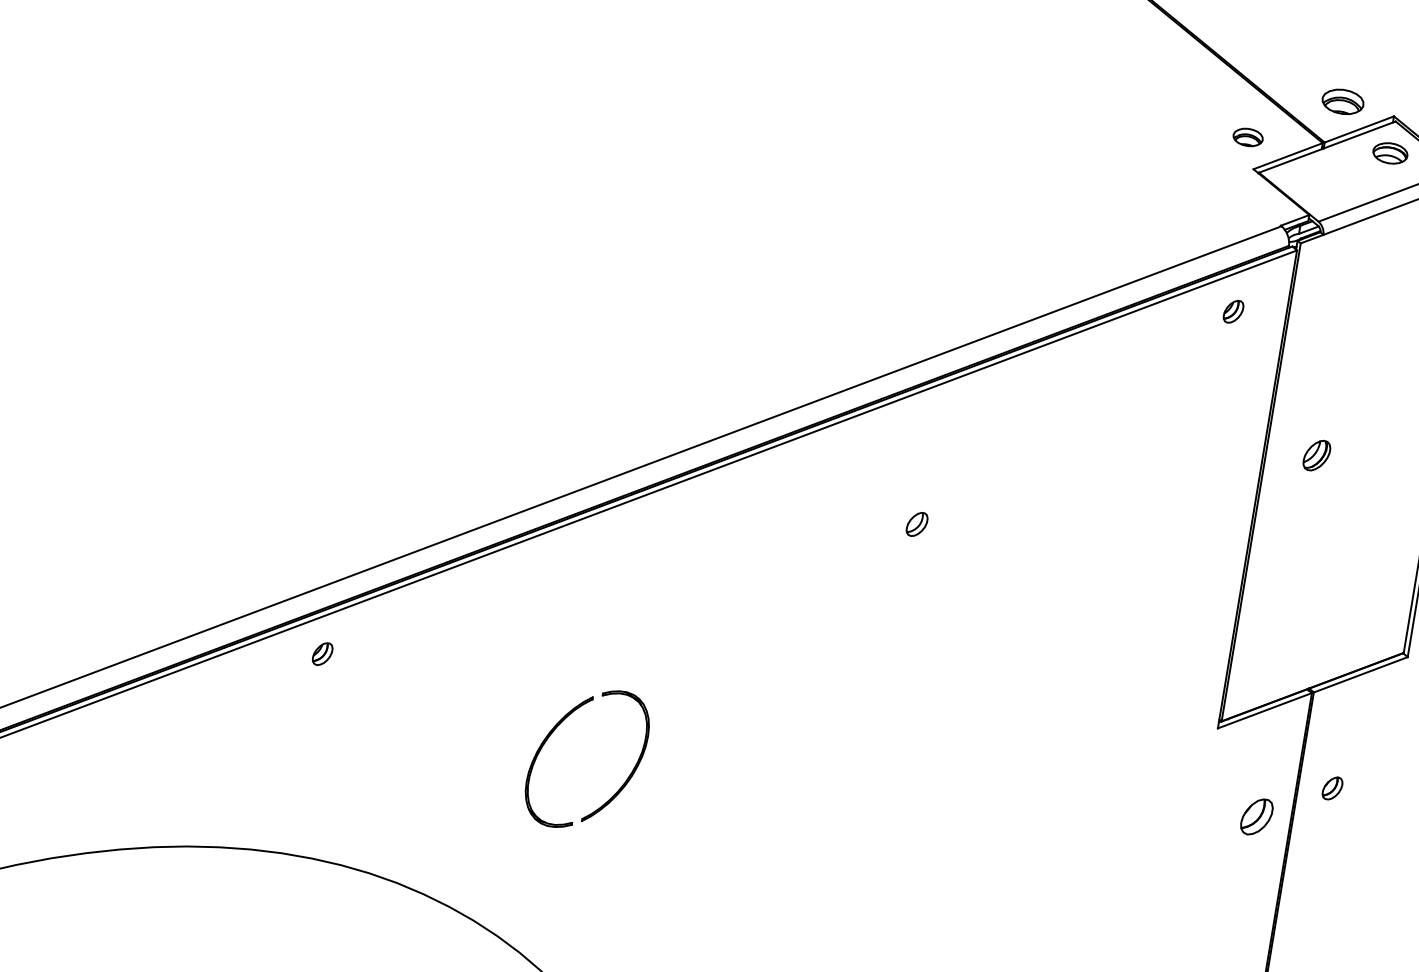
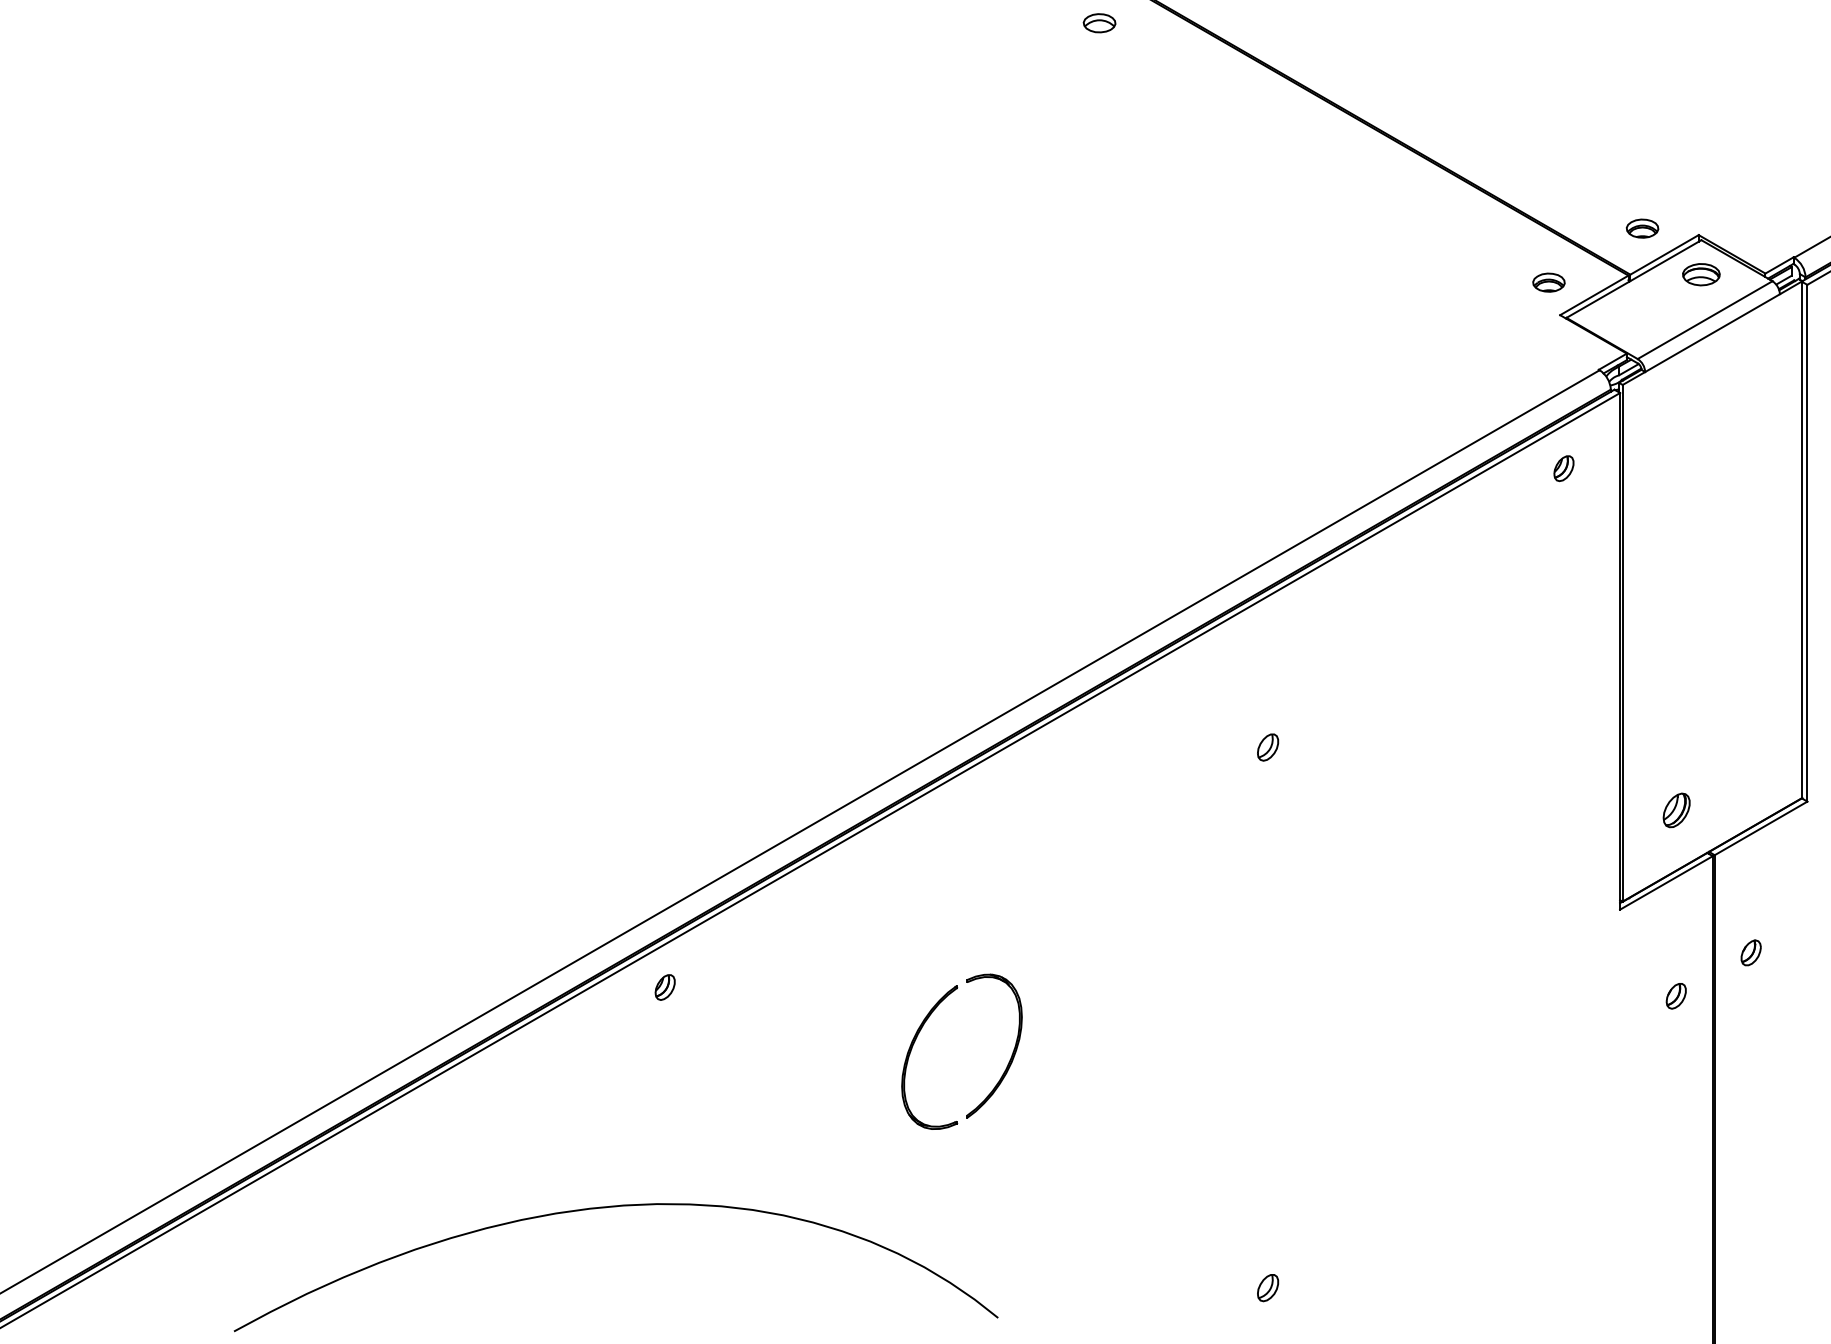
part: (1342, 101) -> (1642, 228), size x0.71
part: (1316, 455) -> (1676, 810), moved
part: (1255, 817) -> (1675, 996), size x0.62

